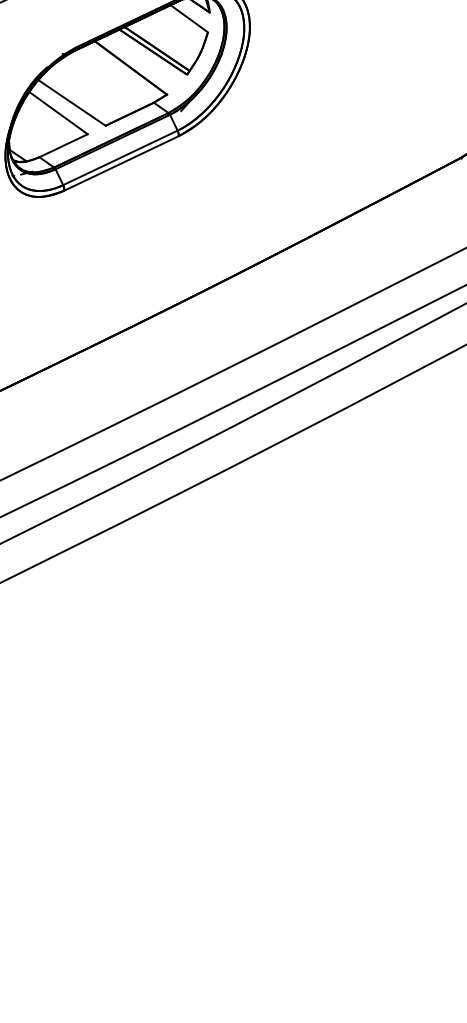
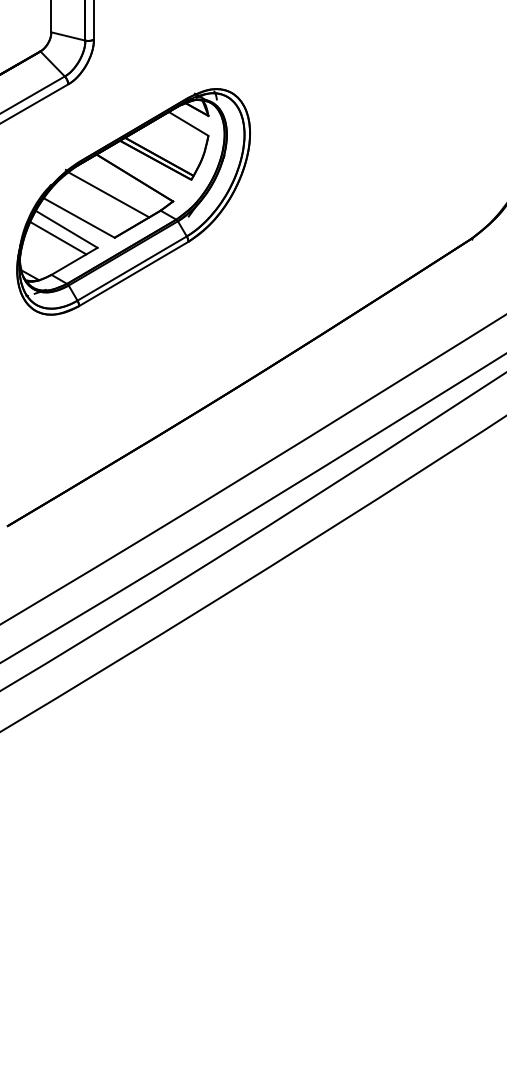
line: (104, 82) -> (109, 194), added
line: (49, 121) -> (58, 238), added

